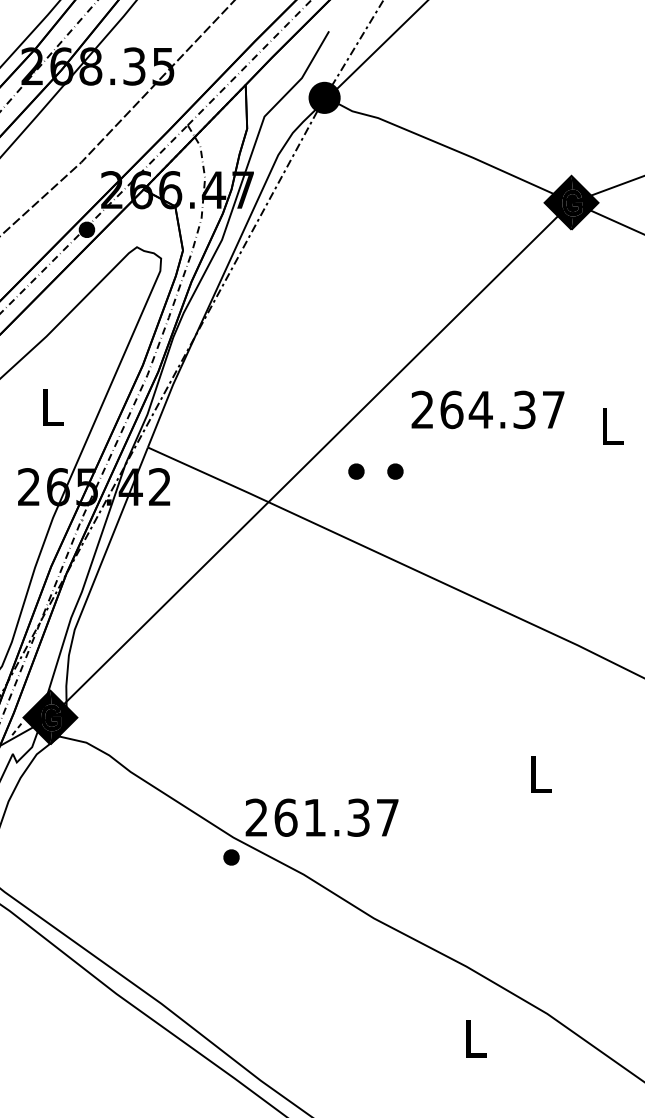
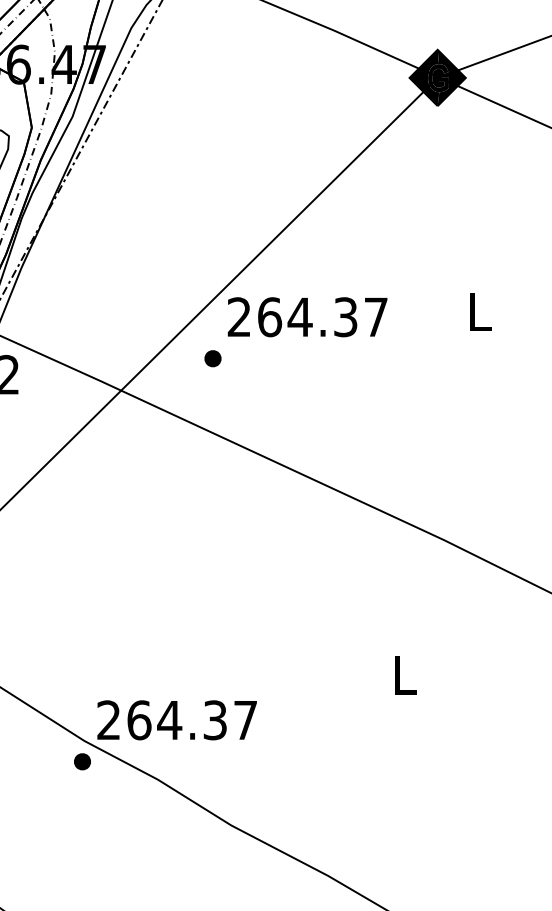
text: (487, 409) -> (307, 316), moved
part: (395, 471) -> (253, 358), removed
text: (314, 817) -> (169, 720), 261.37 -> 264.37

